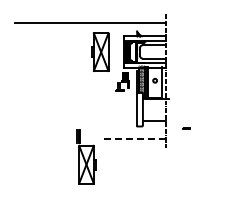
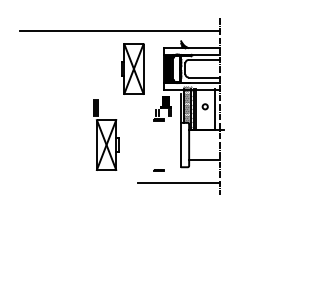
part: (186, 128) -> (159, 169), moved
line: (135, 138) -> (179, 183), dashed -> solid
part: (86, 156) -> (106, 134), moved

